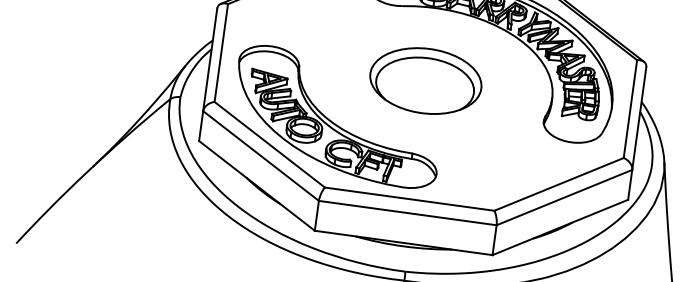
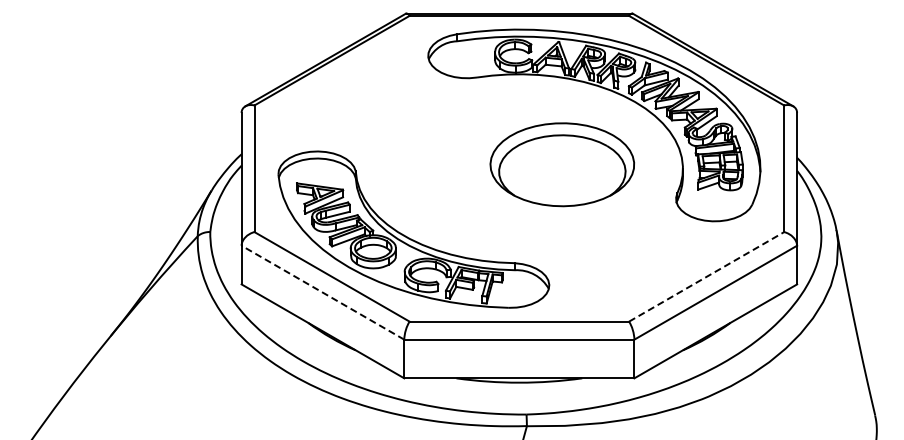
part: (425, 80) -> (561, 164), moved
line: (260, 155) -> (322, 292), solid -> dashed
line: (559, 184) -> (706, 276), solid -> dashed

